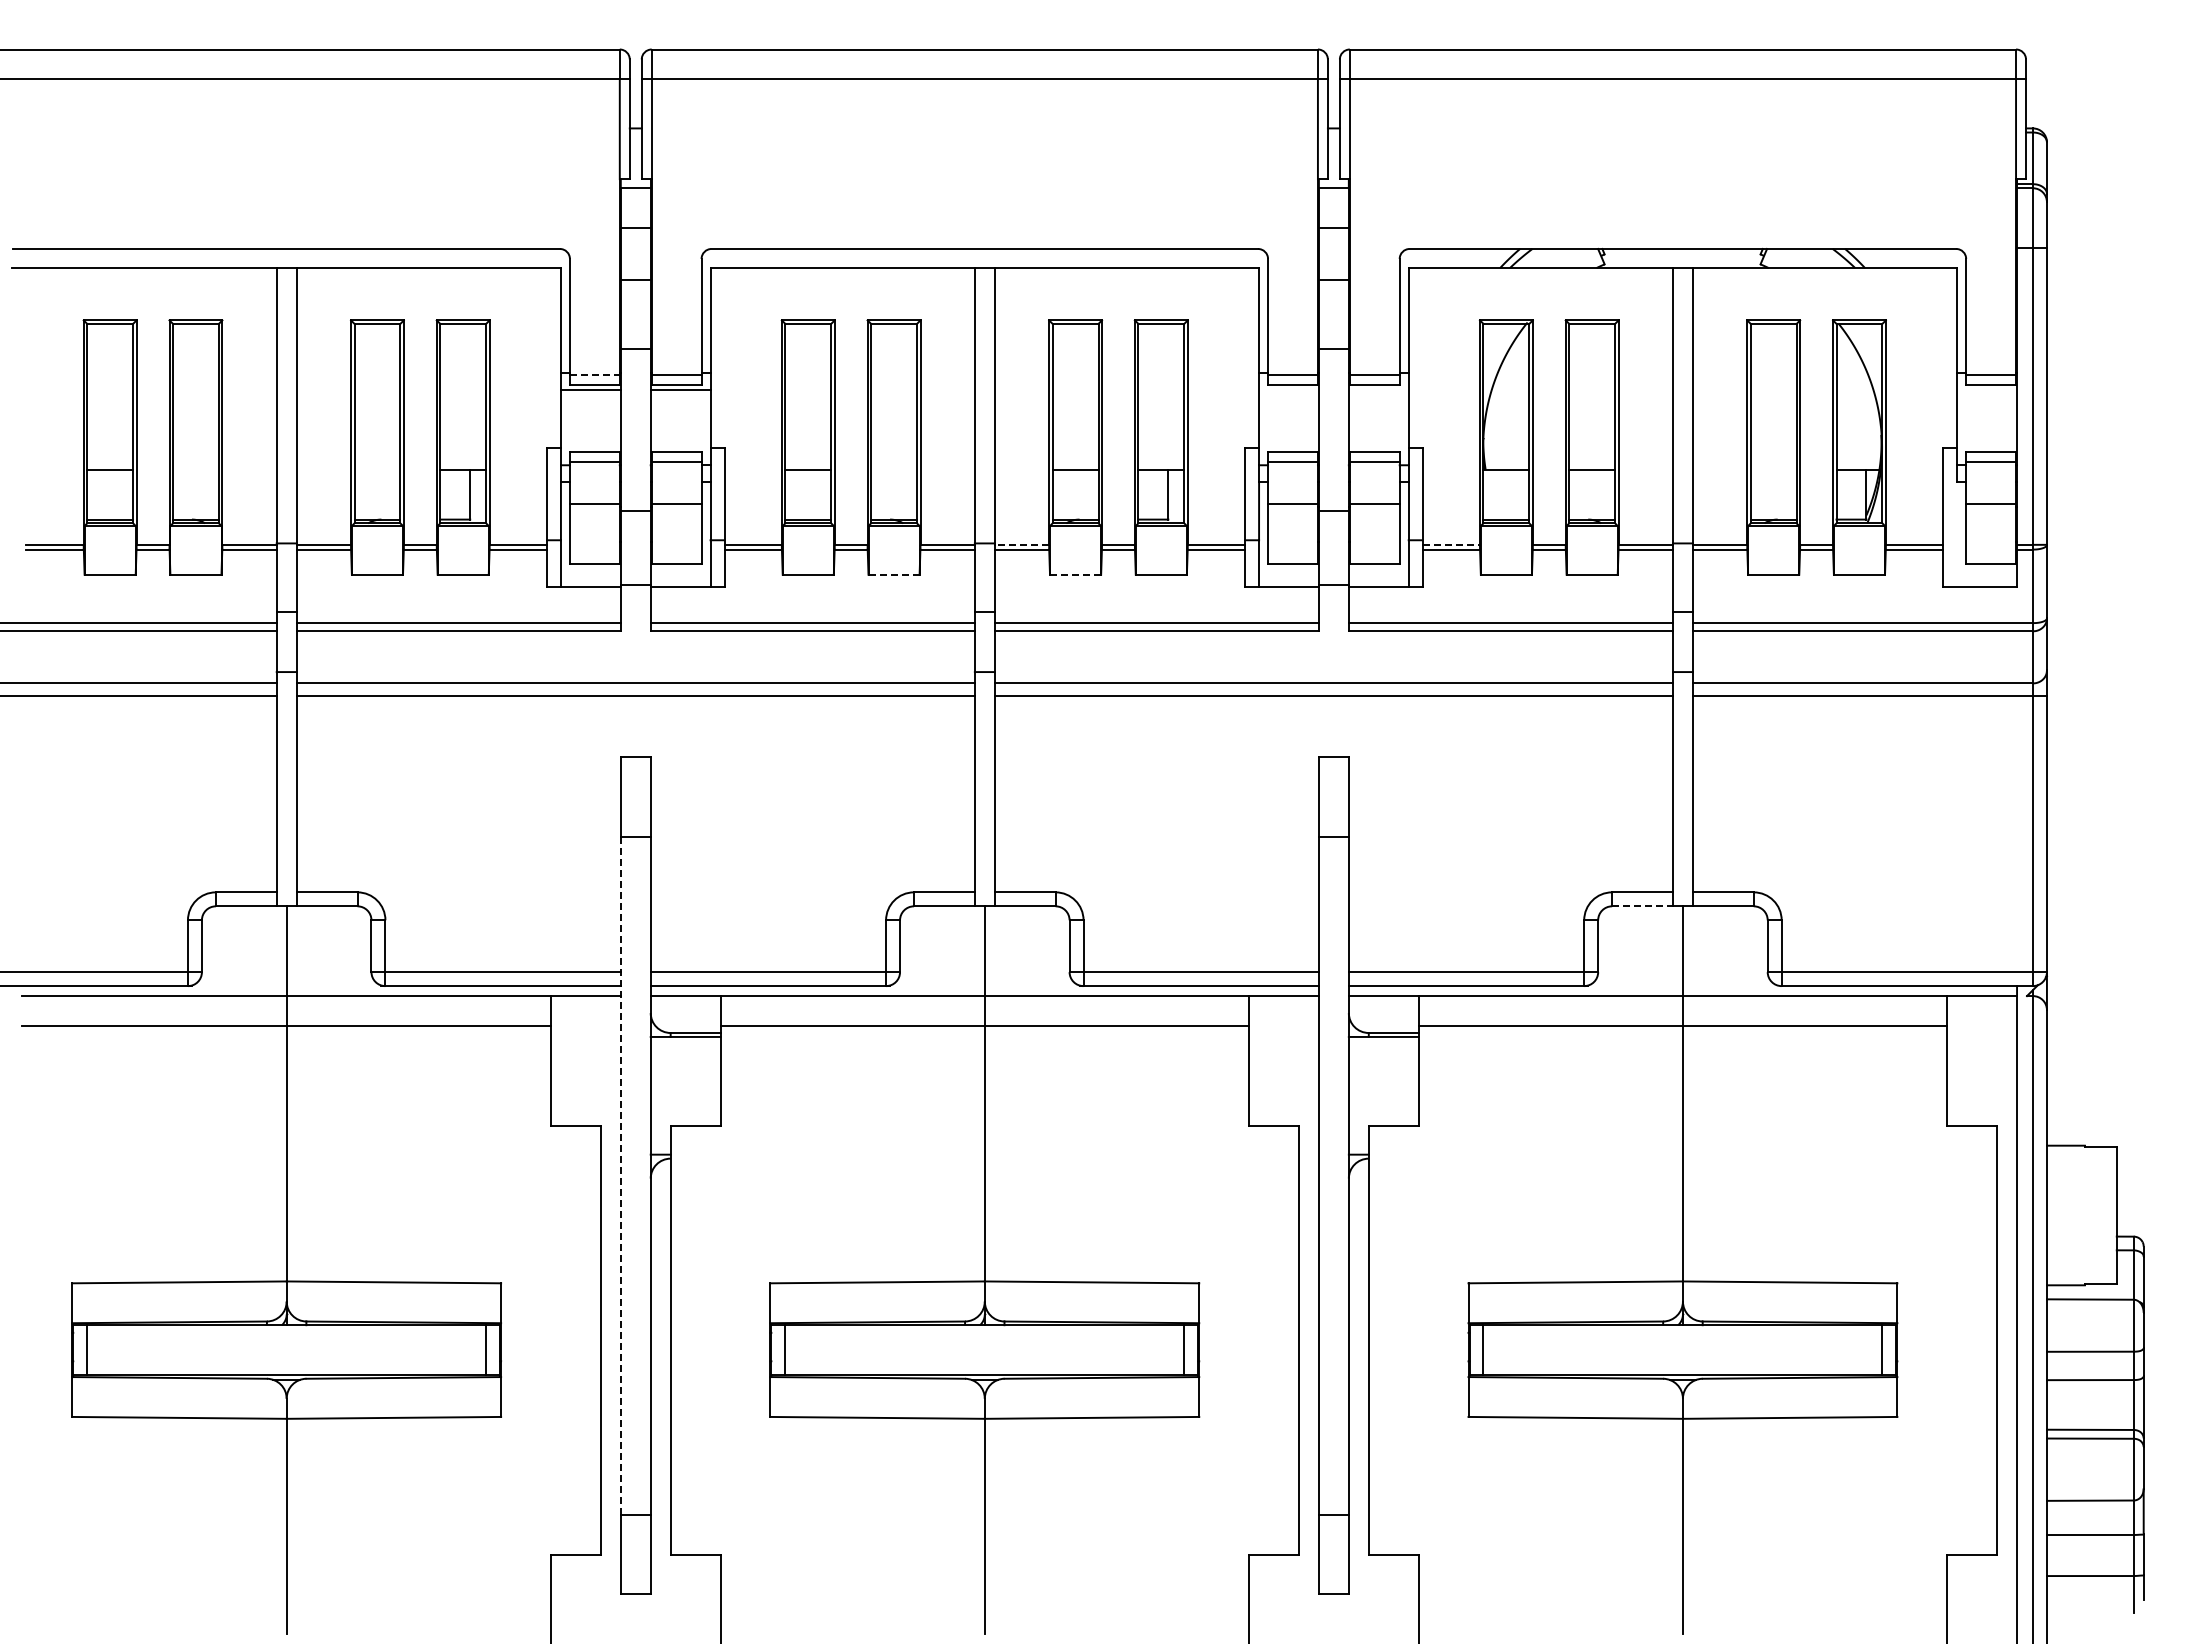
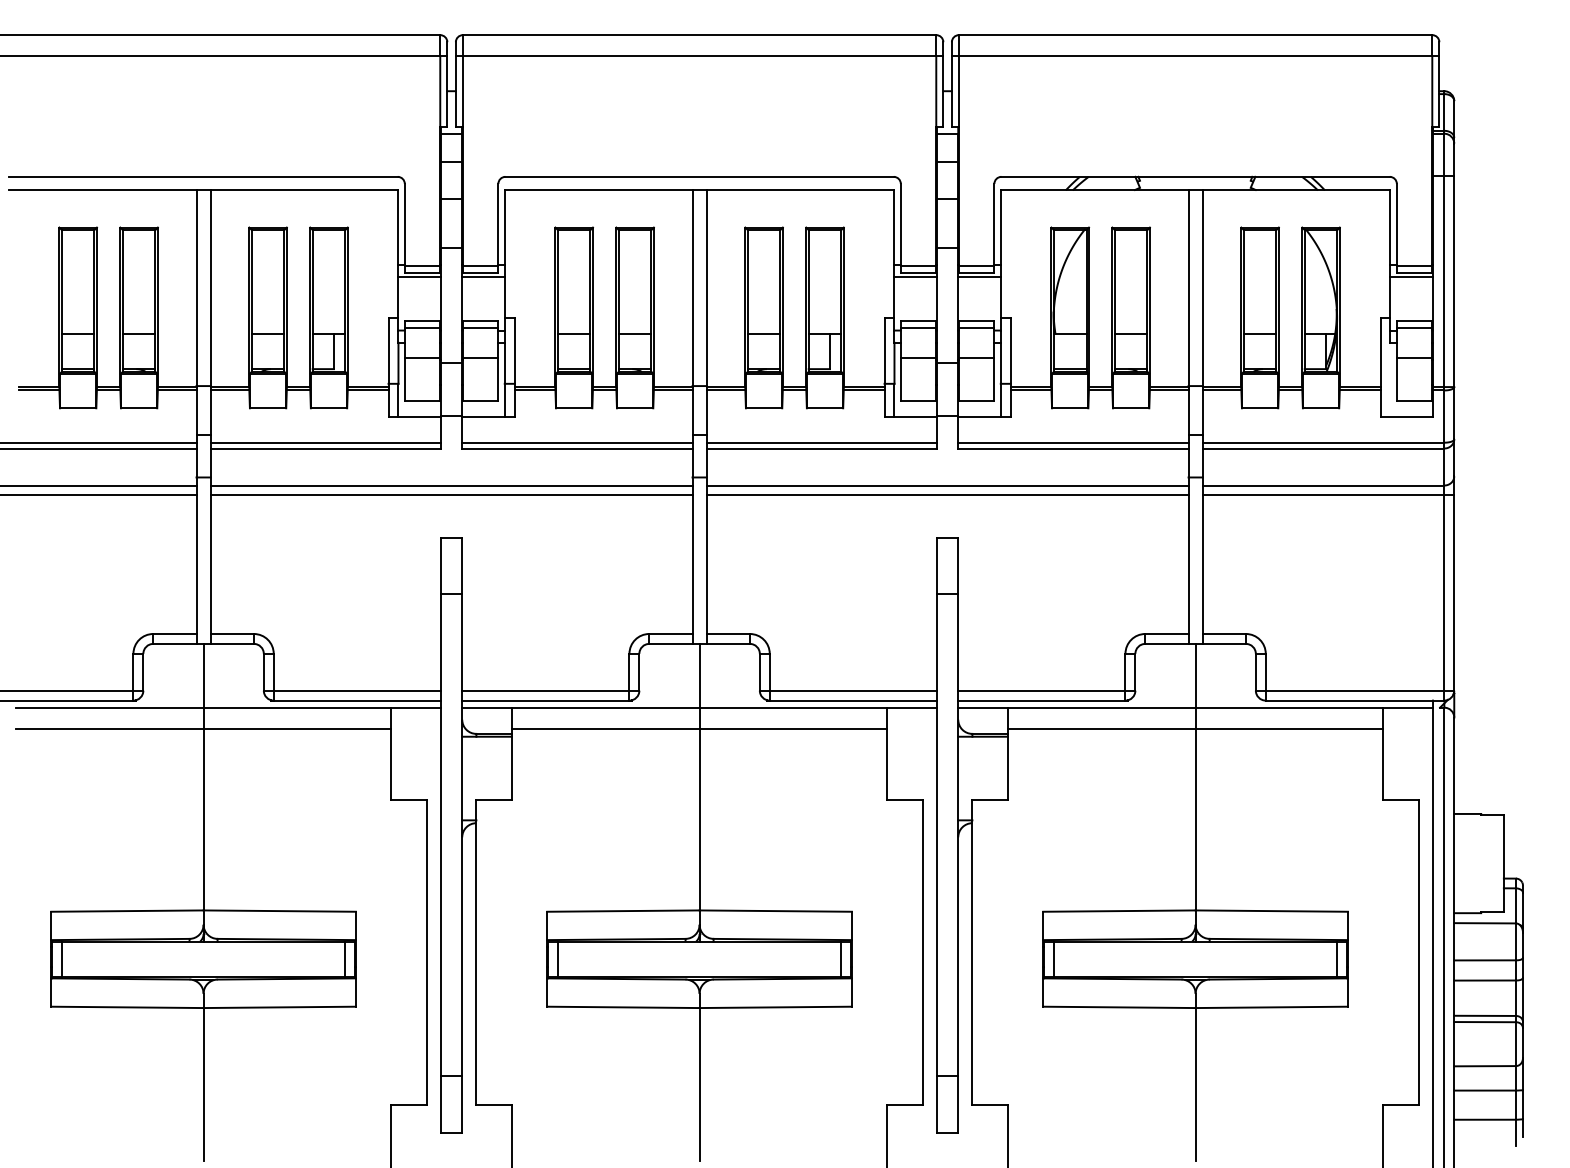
line: (594, 374) -> (422, 266), dashed -> solid
line: (1288, 389) -> (915, 276), added
line: (1378, 389) -> (979, 276), added
line: (1987, 389) -> (1412, 276), added
line: (195, 469) -> (138, 333), added
line: (377, 469) -> (268, 333), added
line: (894, 469) -> (635, 333), added
line: (1773, 469) -> (1259, 333), added
line: (1021, 544) -> (725, 386), dashed -> solid
line: (1451, 544) -> (1031, 386), dashed -> solid
line: (894, 574) -> (635, 408), dashed -> solid
line: (1075, 574) -> (764, 408), dashed -> solid
line: (1643, 906) -> (1167, 644), dashed -> solid
line: (620, 1176) -> (440, 835), dashed -> solid

